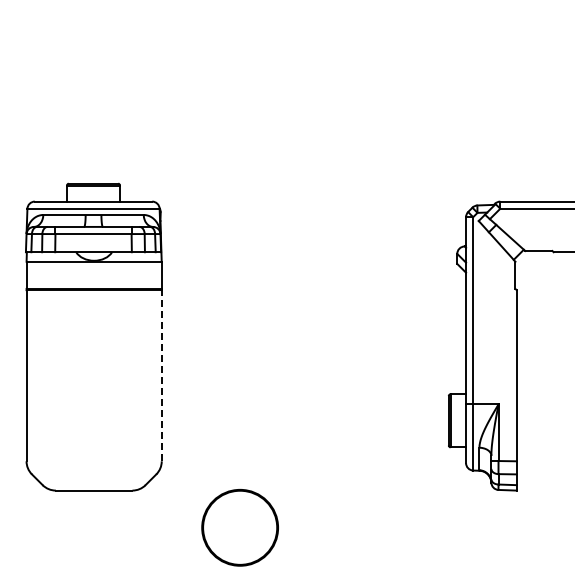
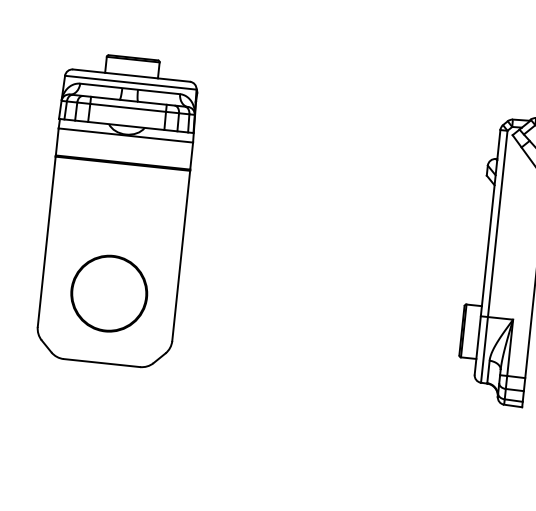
line: (161, 375) -> (180, 255), dashed -> solid
circle: (239, 527) -> (108, 293), moved

